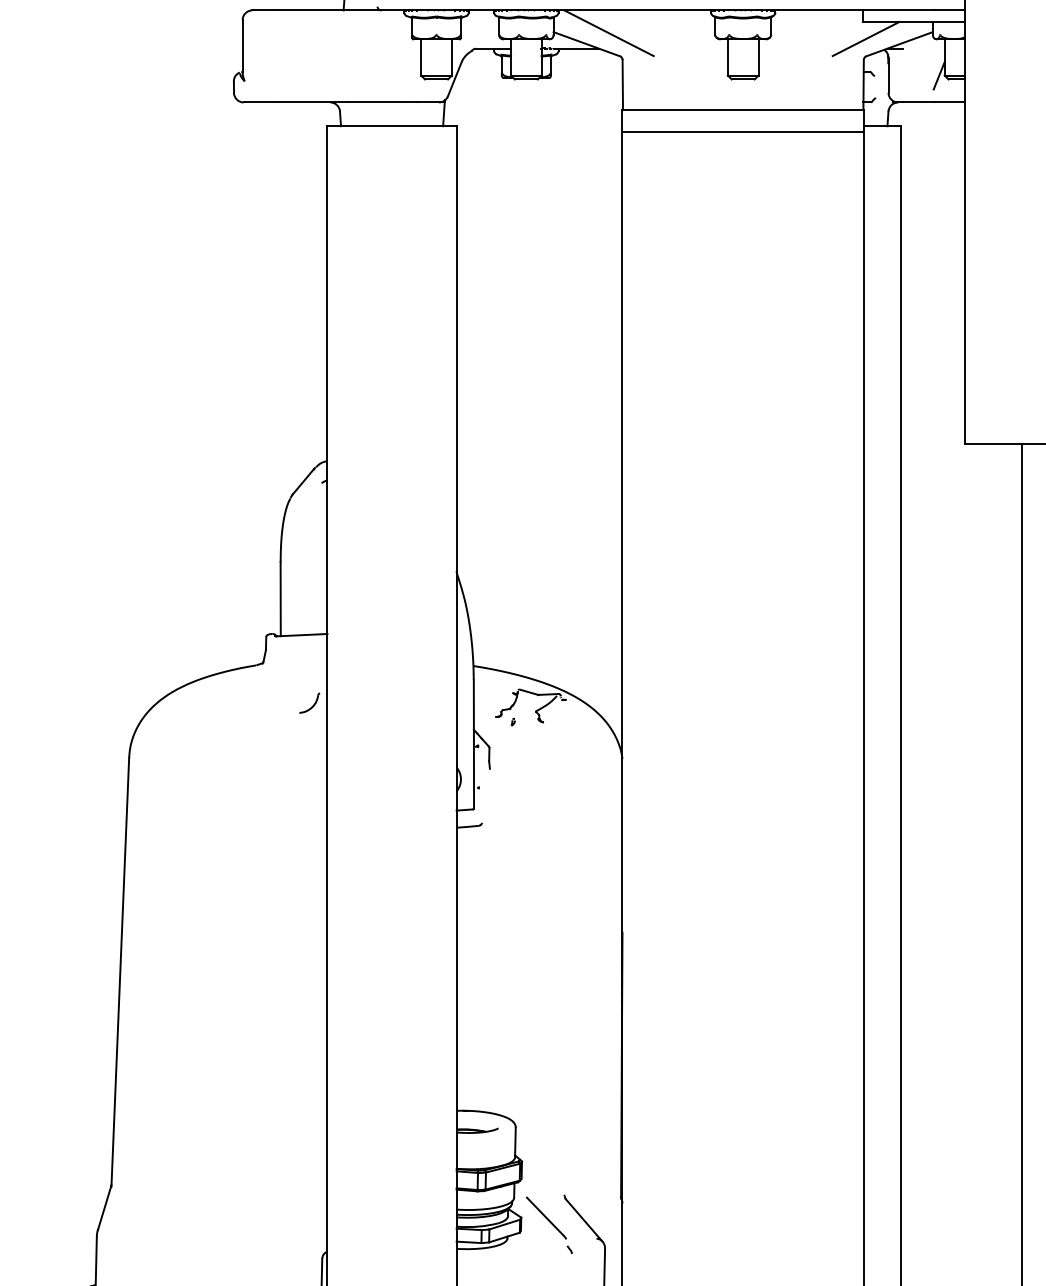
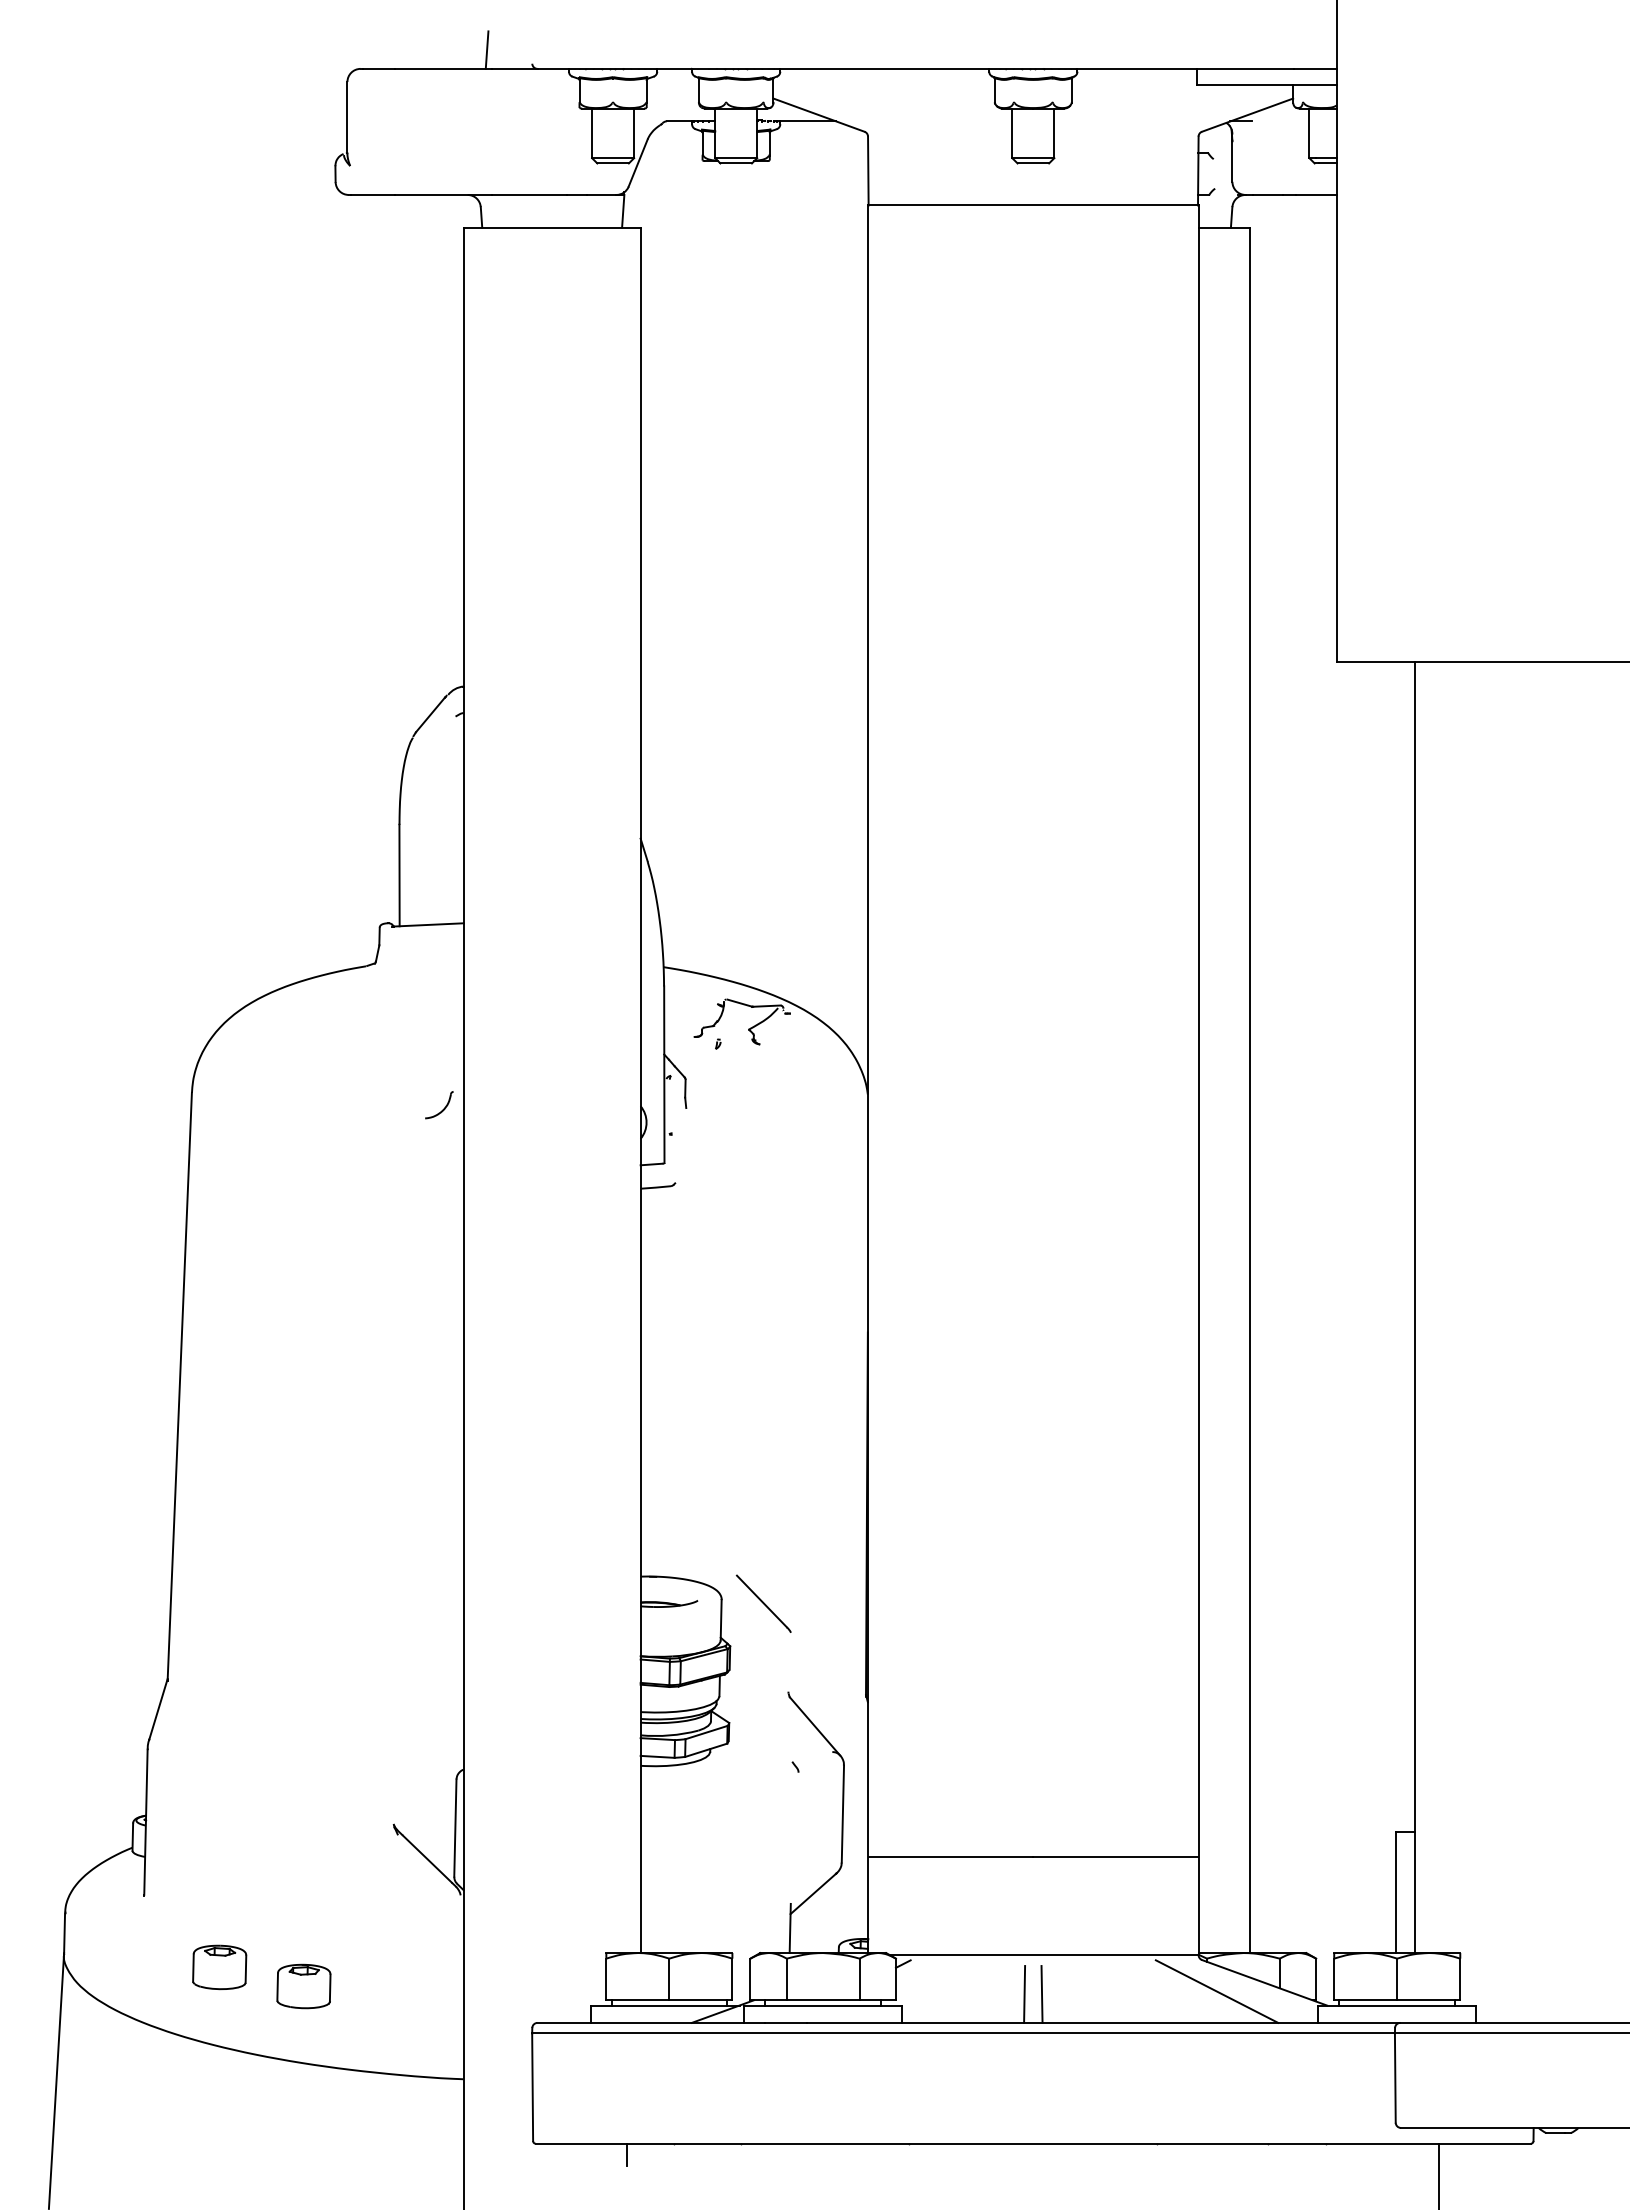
line: (609, 32) -> (849, 99), removed
line: (865, 38) -> (1201, 107), removed
line: (938, 75) -> (1301, 158), removed
line: (742, 132) -> (1032, 235), removed
part: (309, 703) -> (439, 1105), moved
line: (546, 1217) -> (763, 1603), moved

